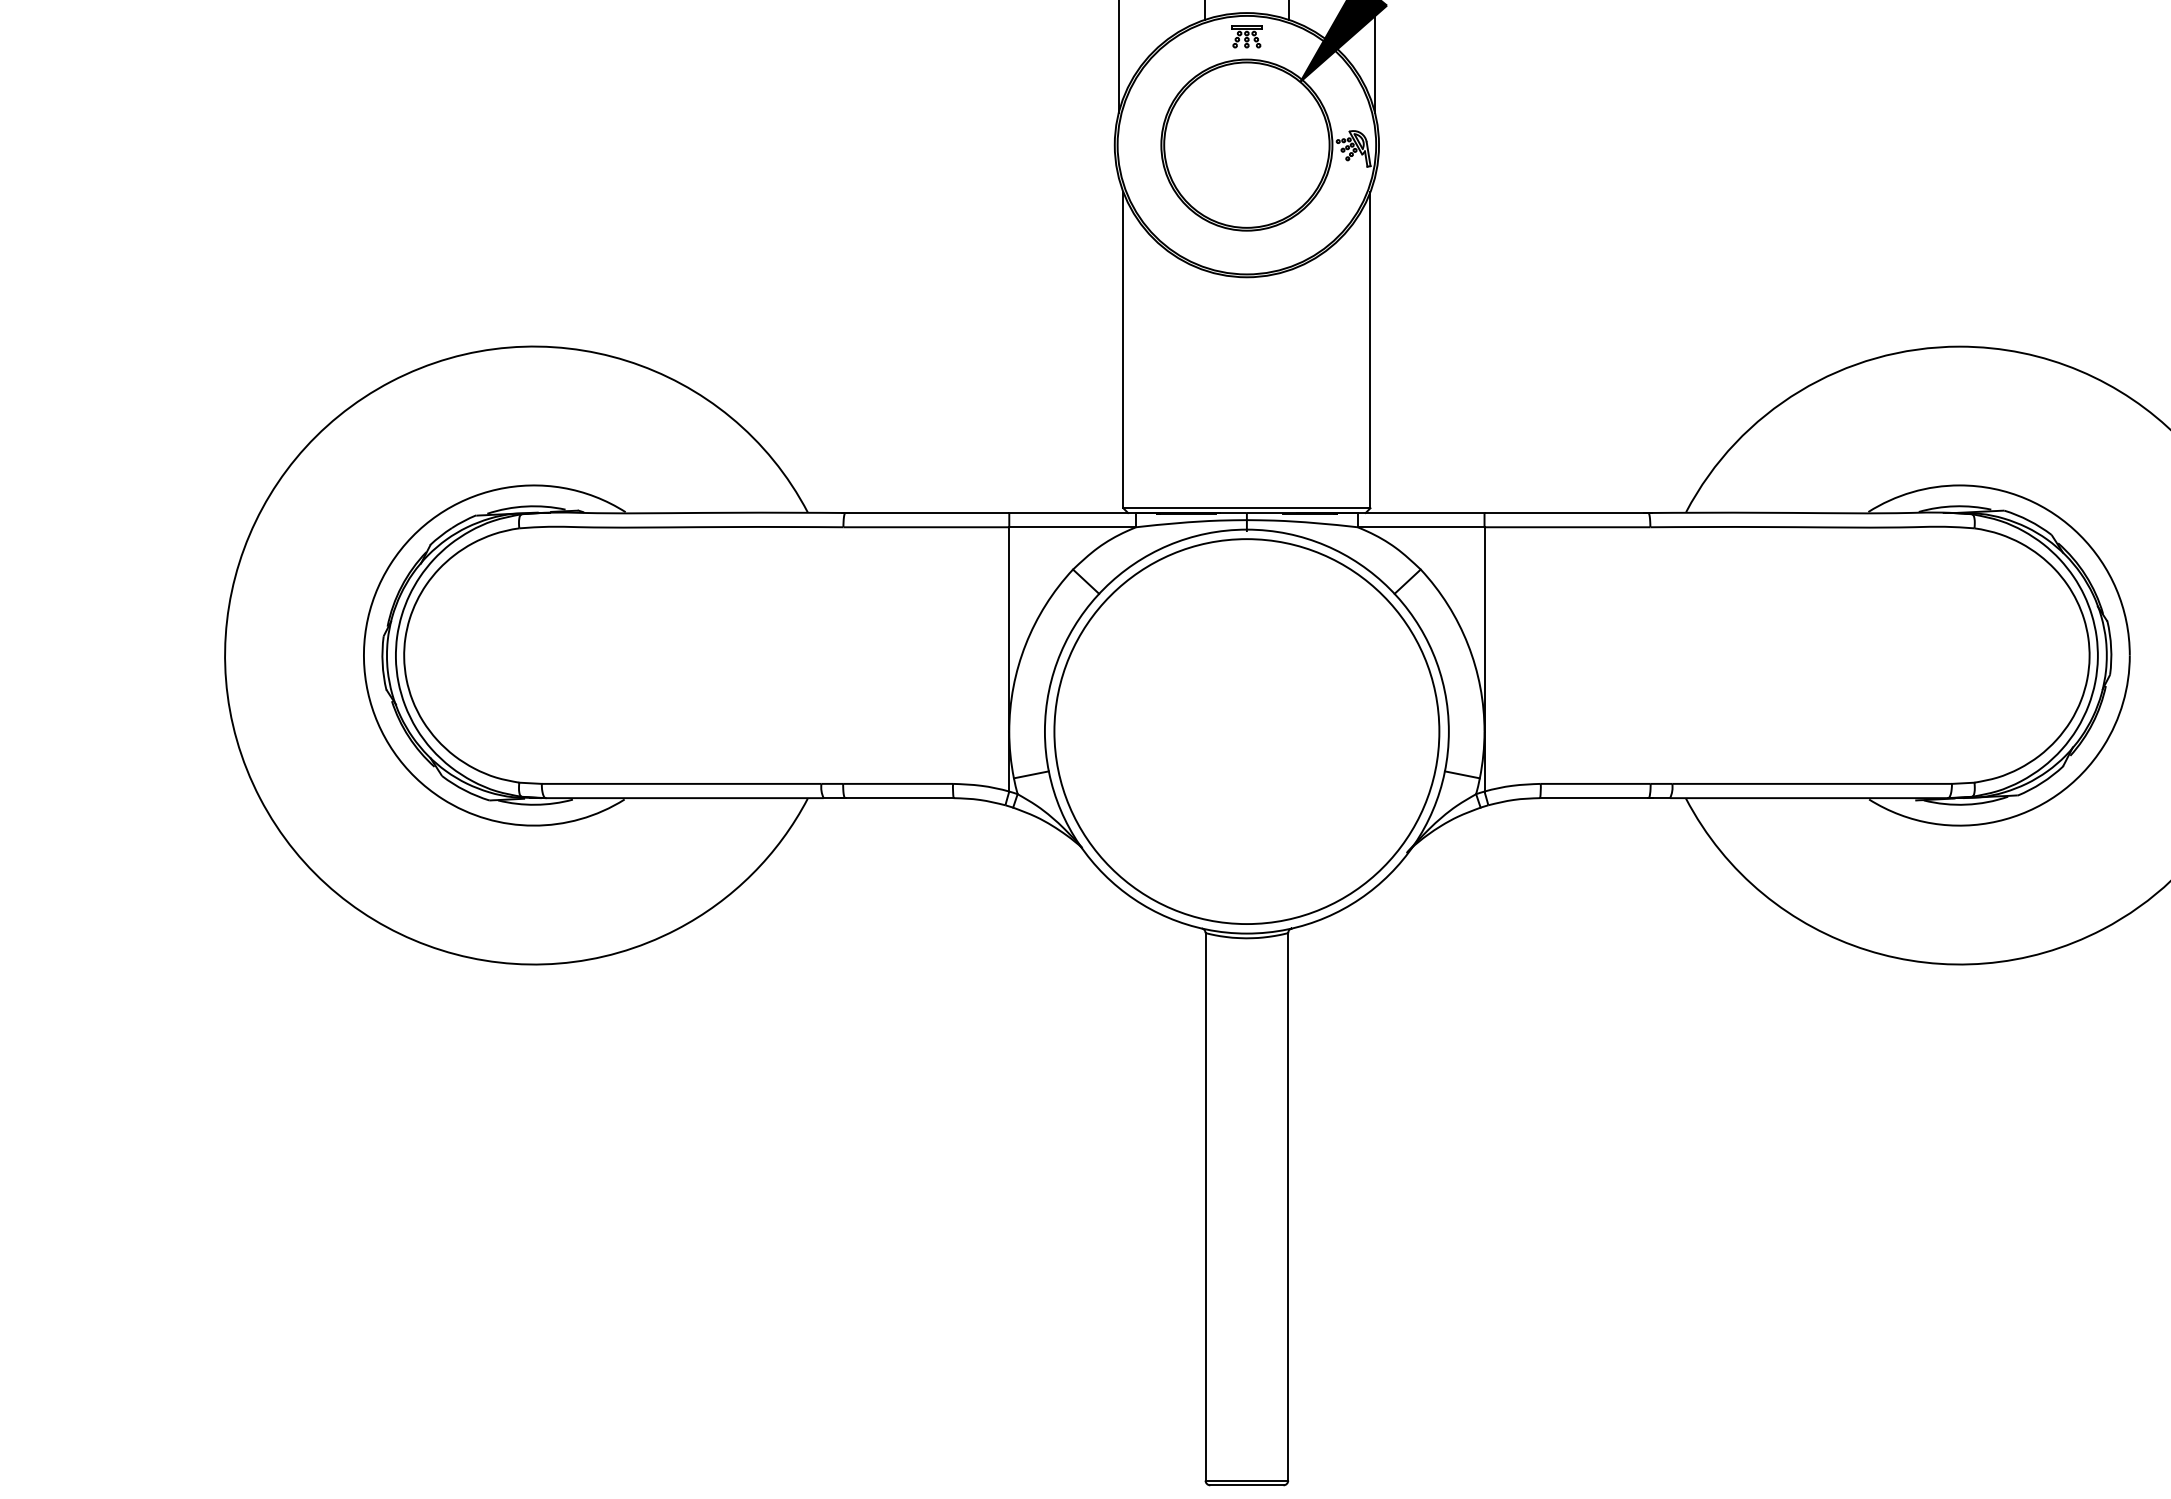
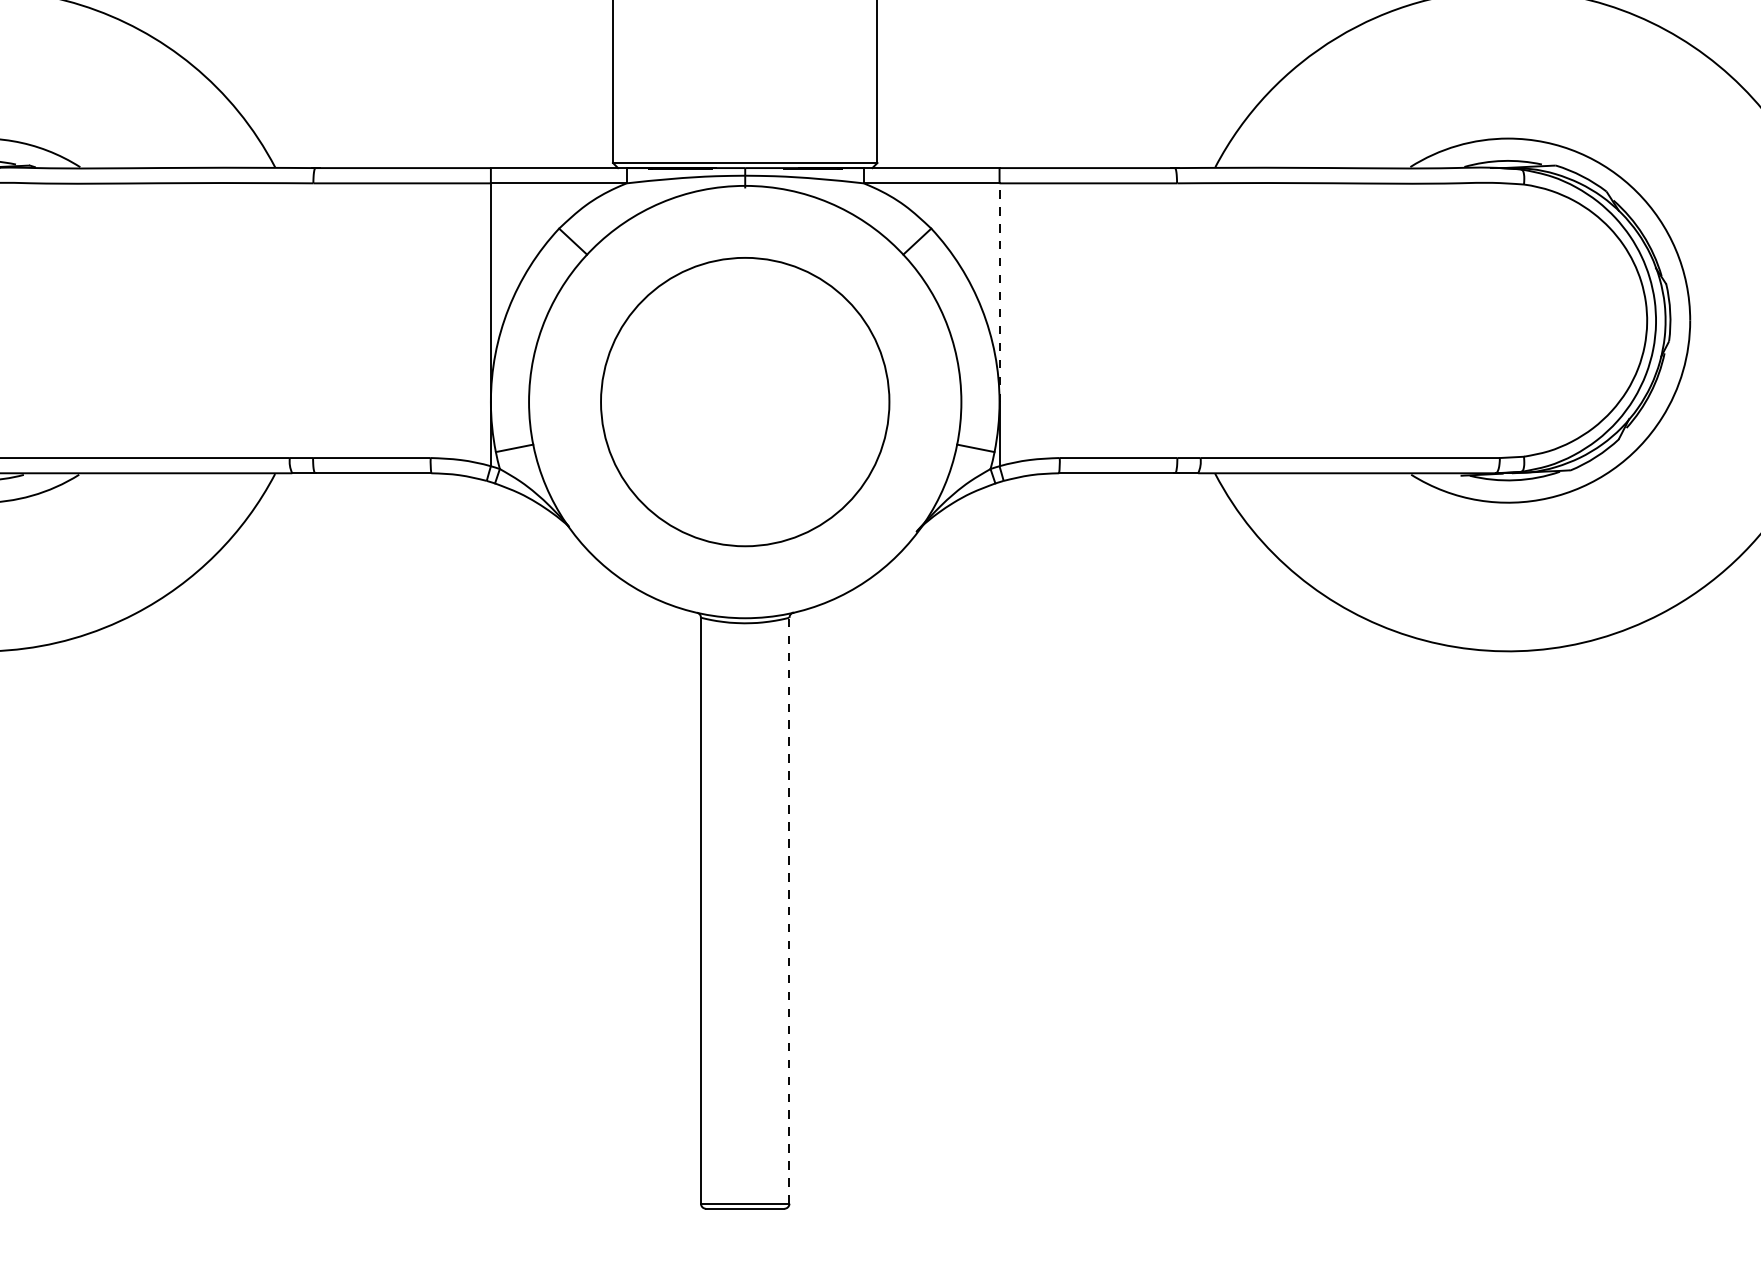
line: (1484, 628) -> (999, 291), solid -> dashed
circle: (1246, 731) -> (744, 401), size x0.7
line: (1288, 1206) -> (789, 910), solid -> dashed

